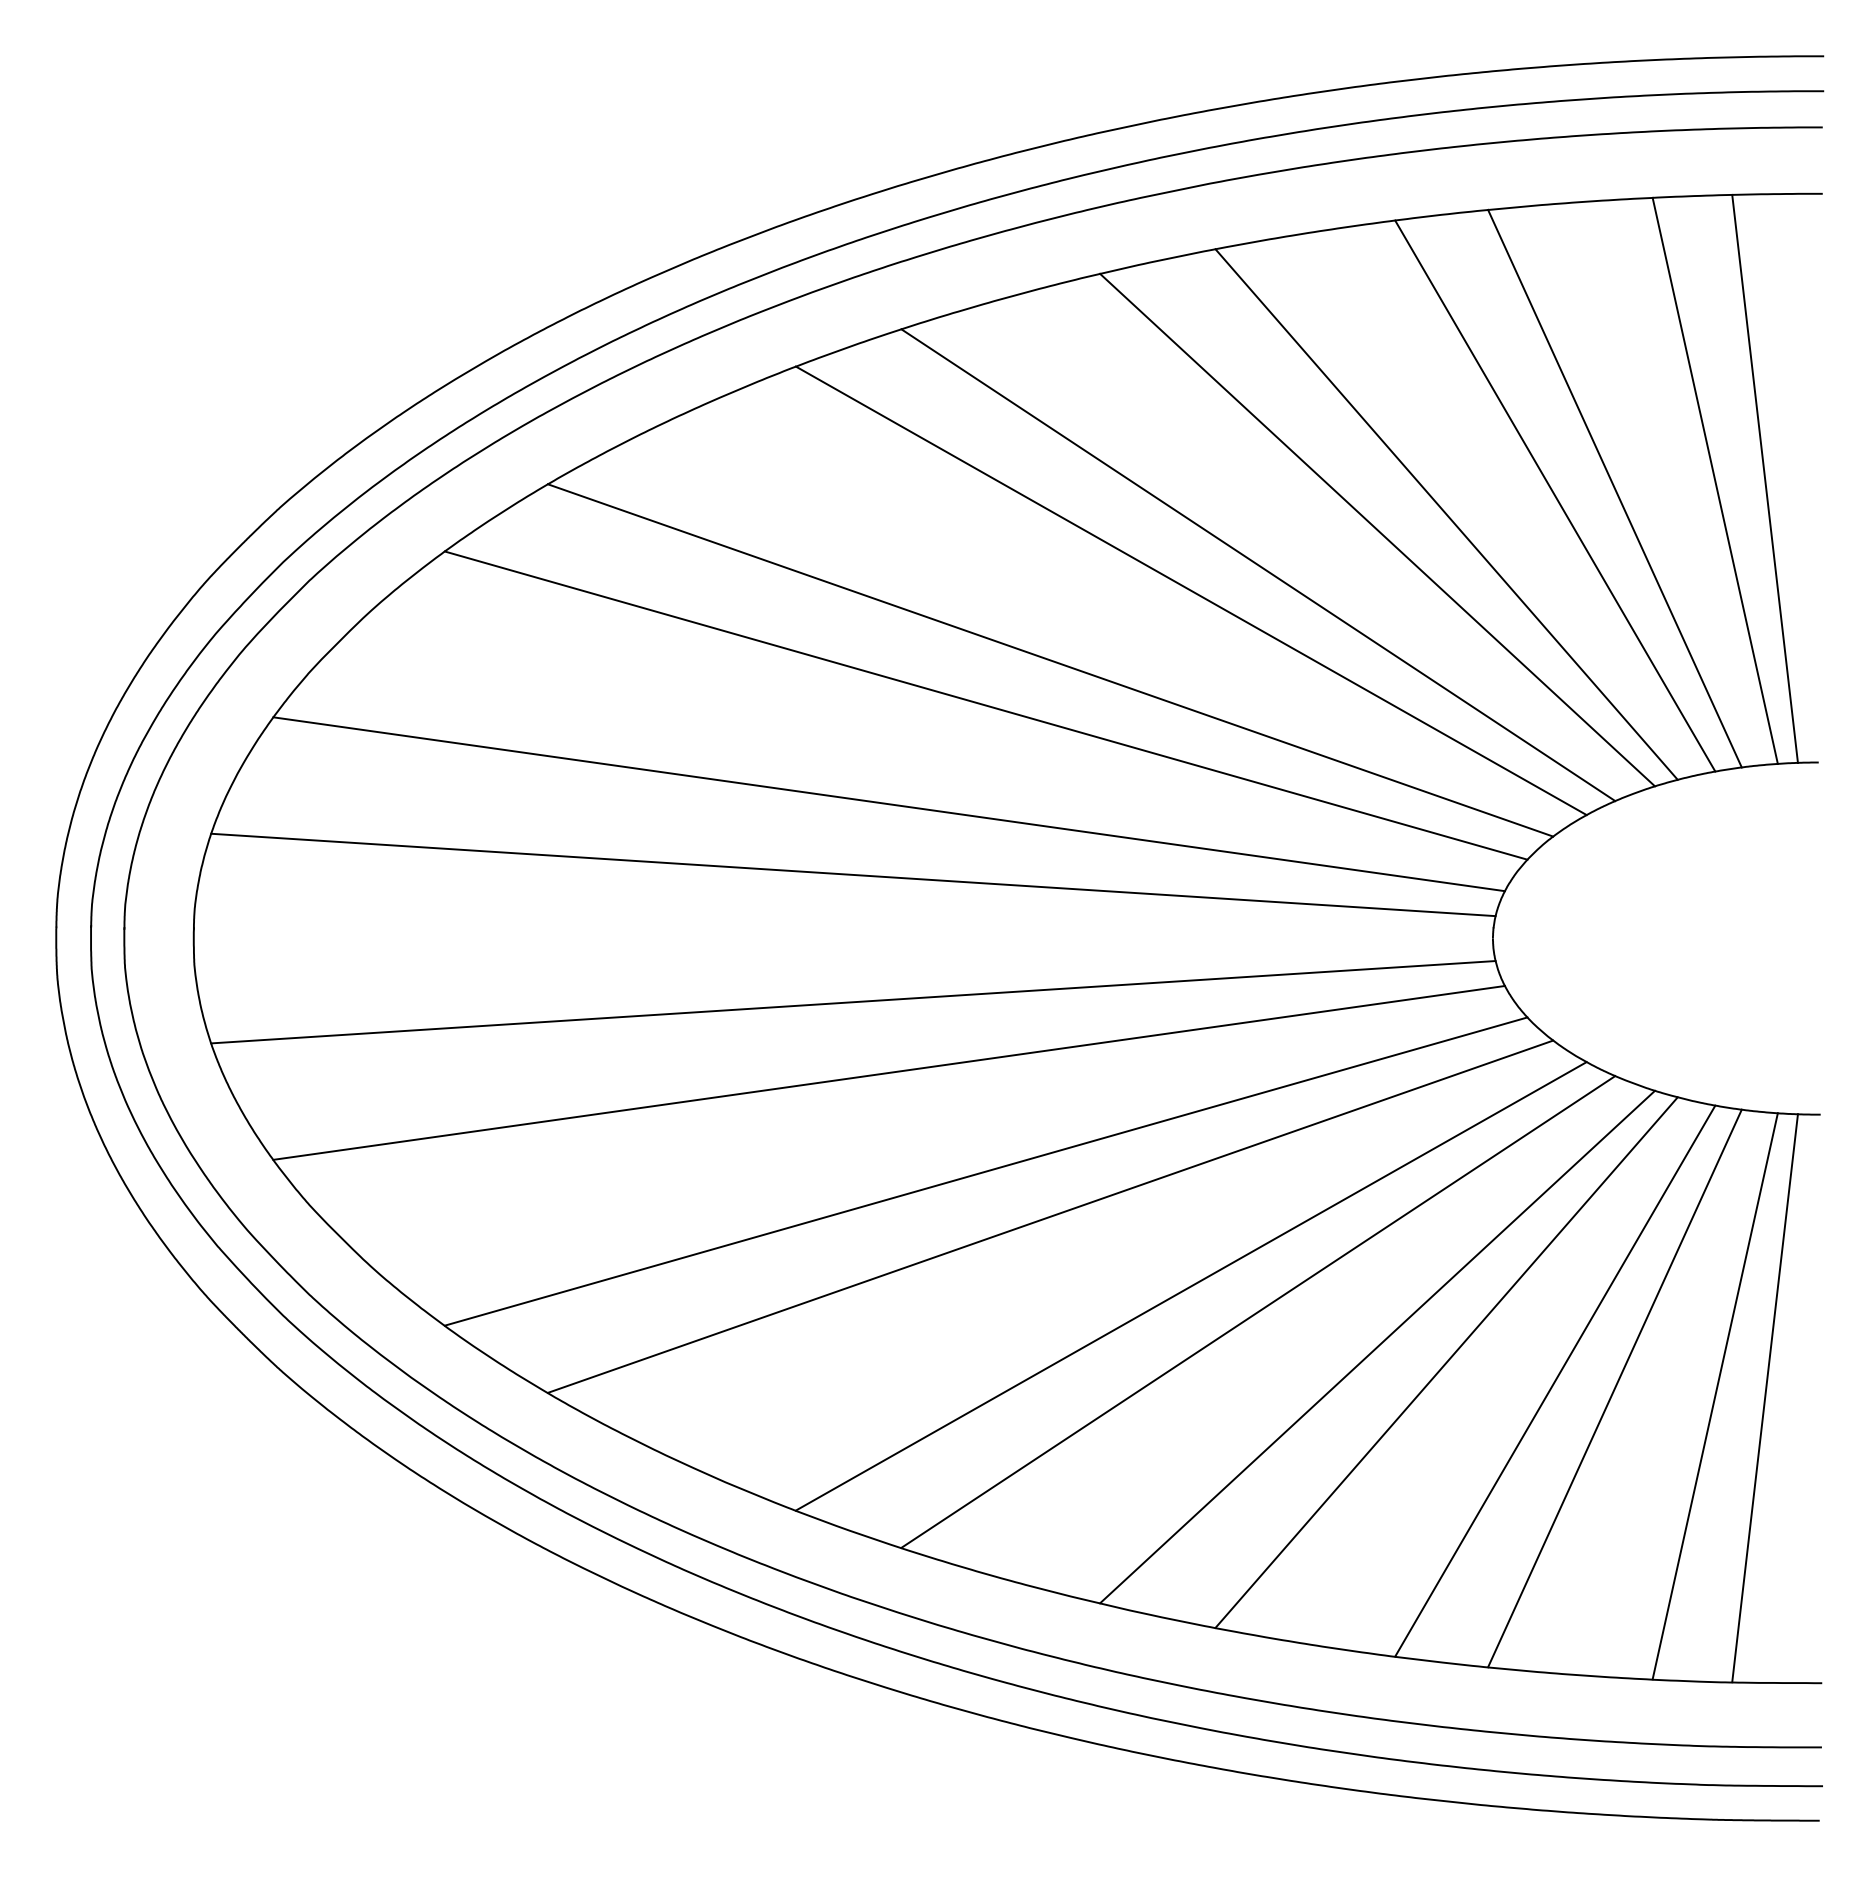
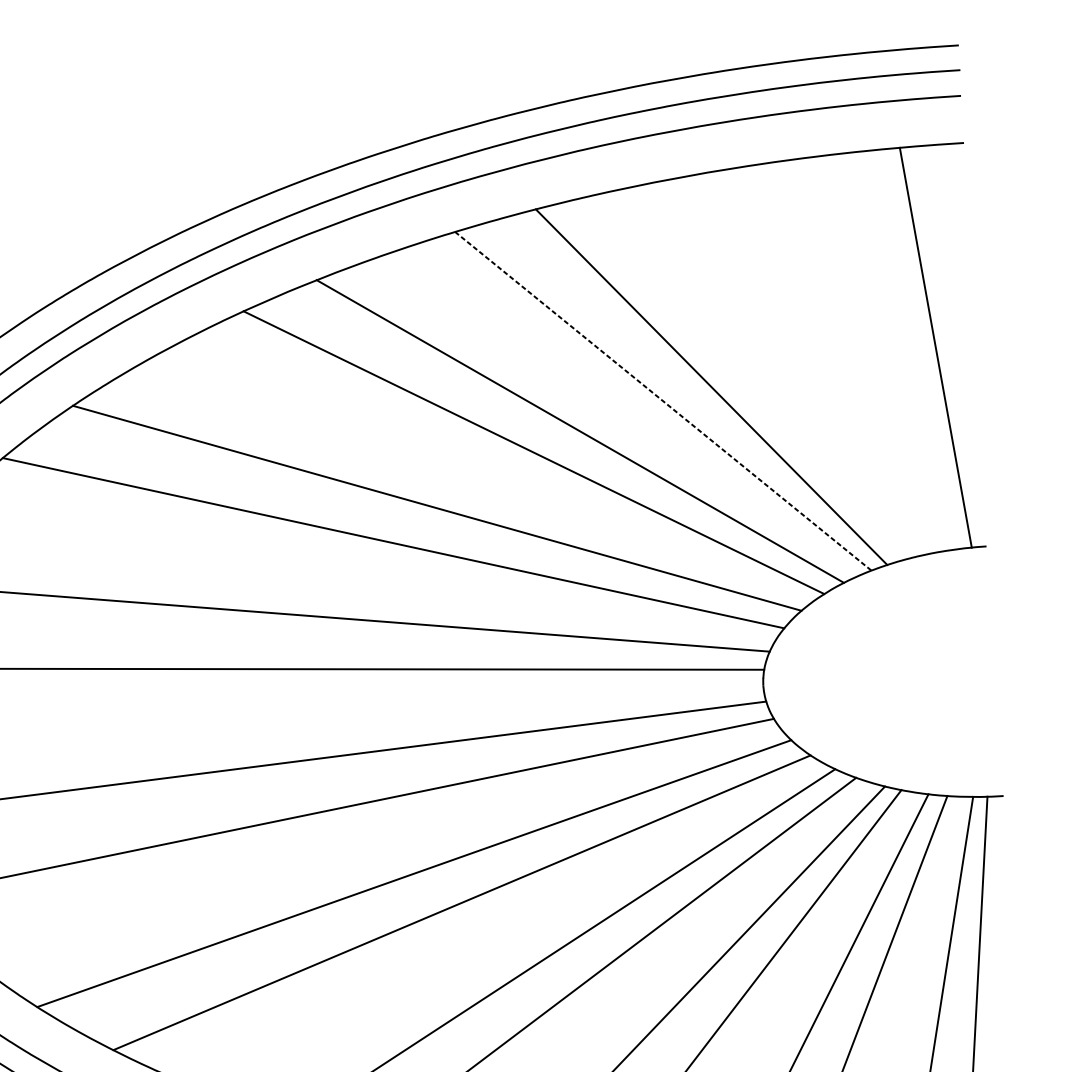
line: (1714, 480) -> (900, 351), removed
line: (1614, 488) -> (829, 361), removed
line: (1555, 495) -> (787, 368), removed
line: (1377, 530) -> (663, 401), solid -> dashed

